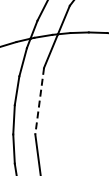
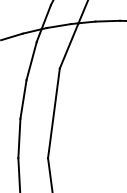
line: (39, 101) -> (53, 113), dashed -> solid

